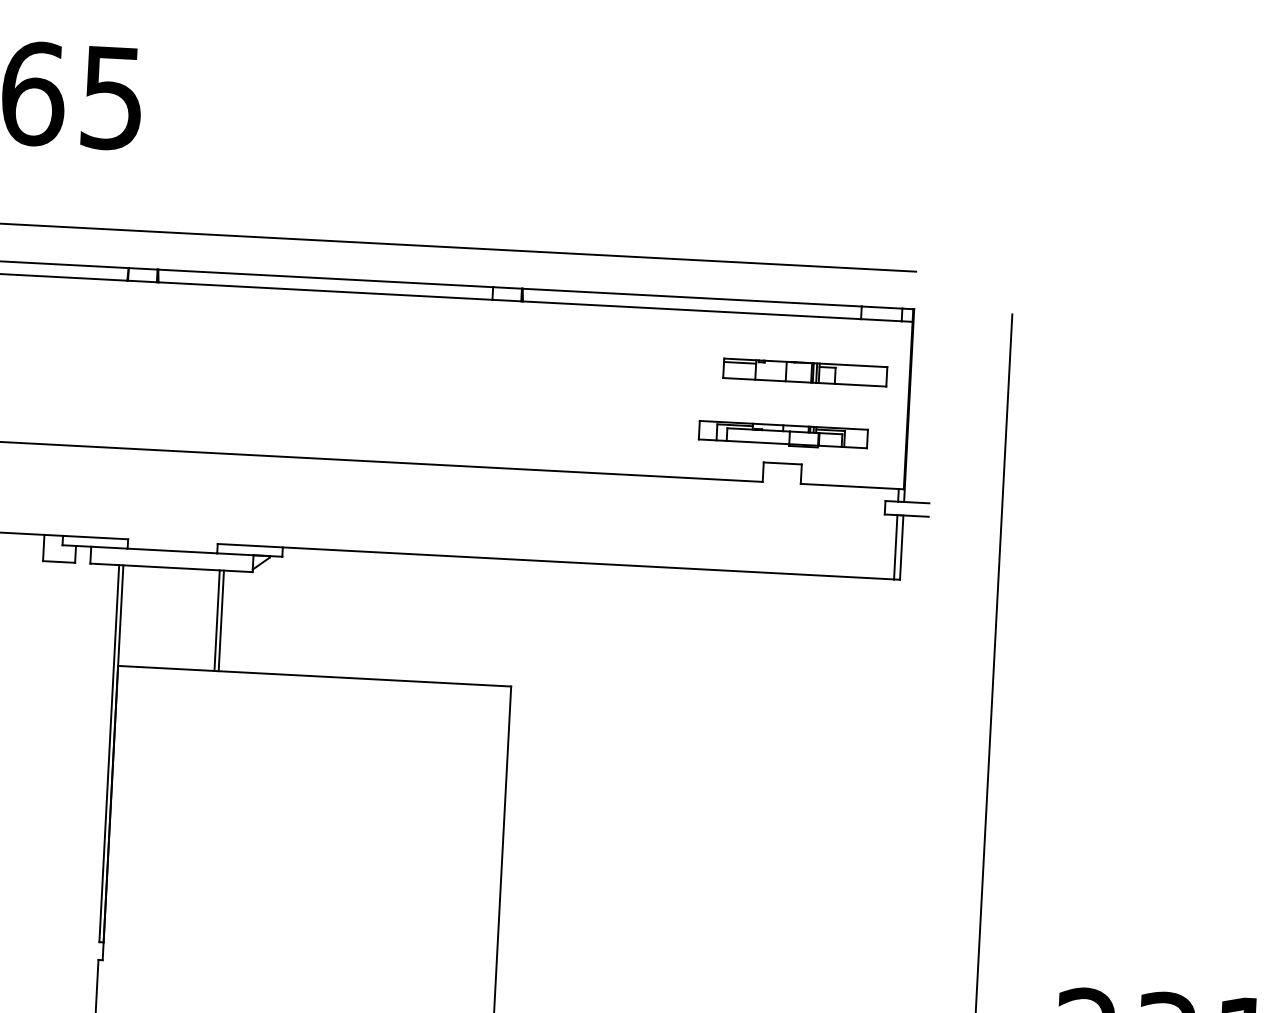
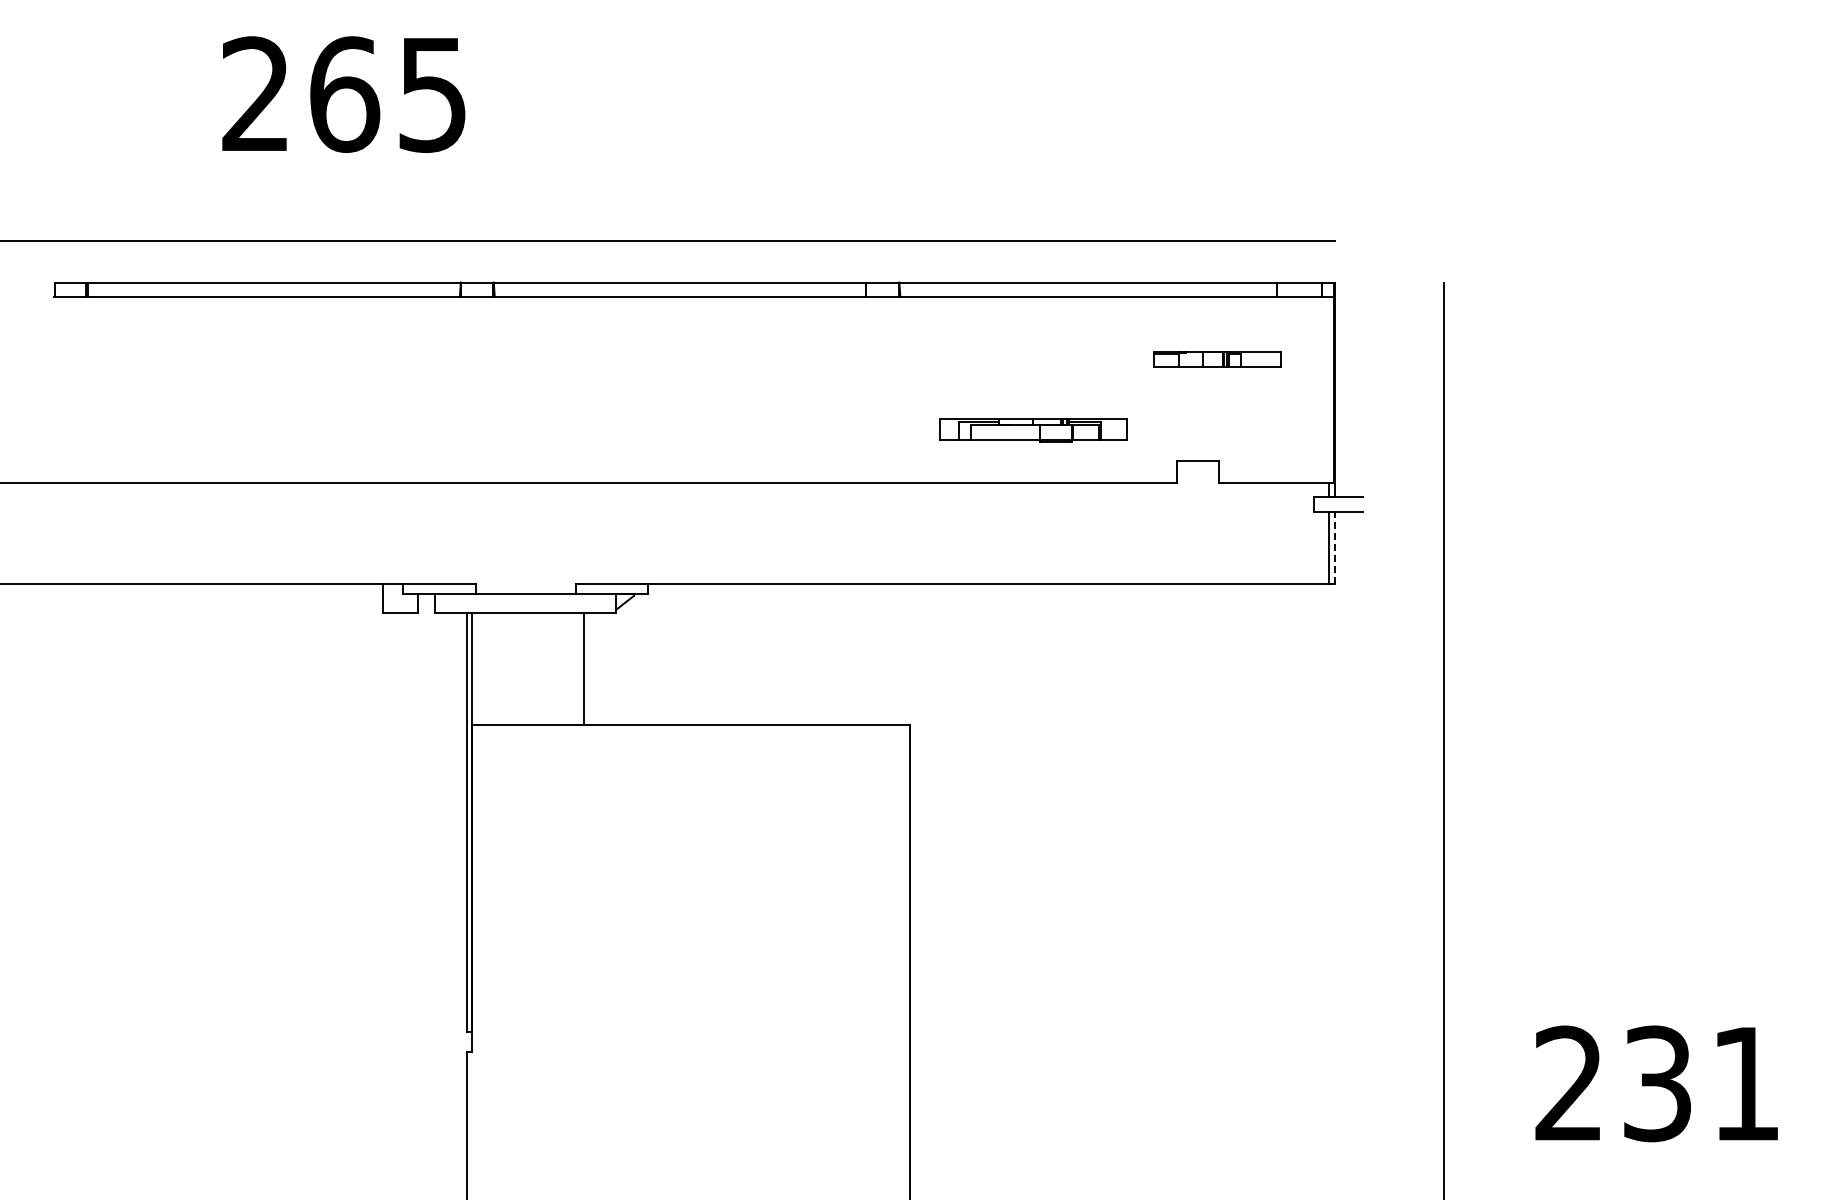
part: (804, 371) -> (1217, 358), size x0.7
part: (783, 435) -> (1033, 430), moved
line: (902, 547) -> (1335, 547), solid -> dashed
line: (217, 620) -> (579, 668), removed

